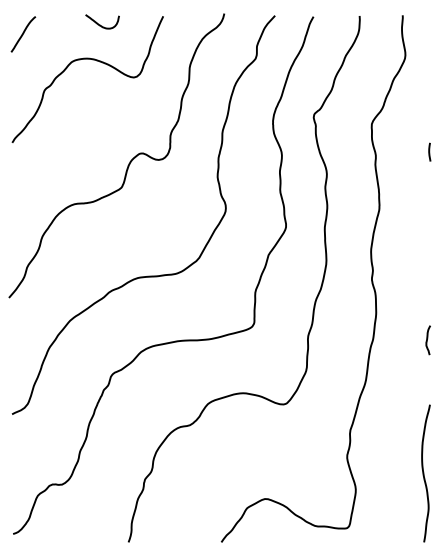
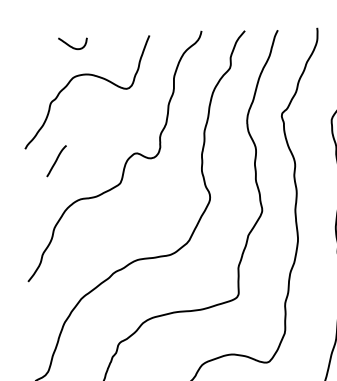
curve: (100, 24) -> (71, 45), moved
curve: (23, 34) -> (56, 161), moved

